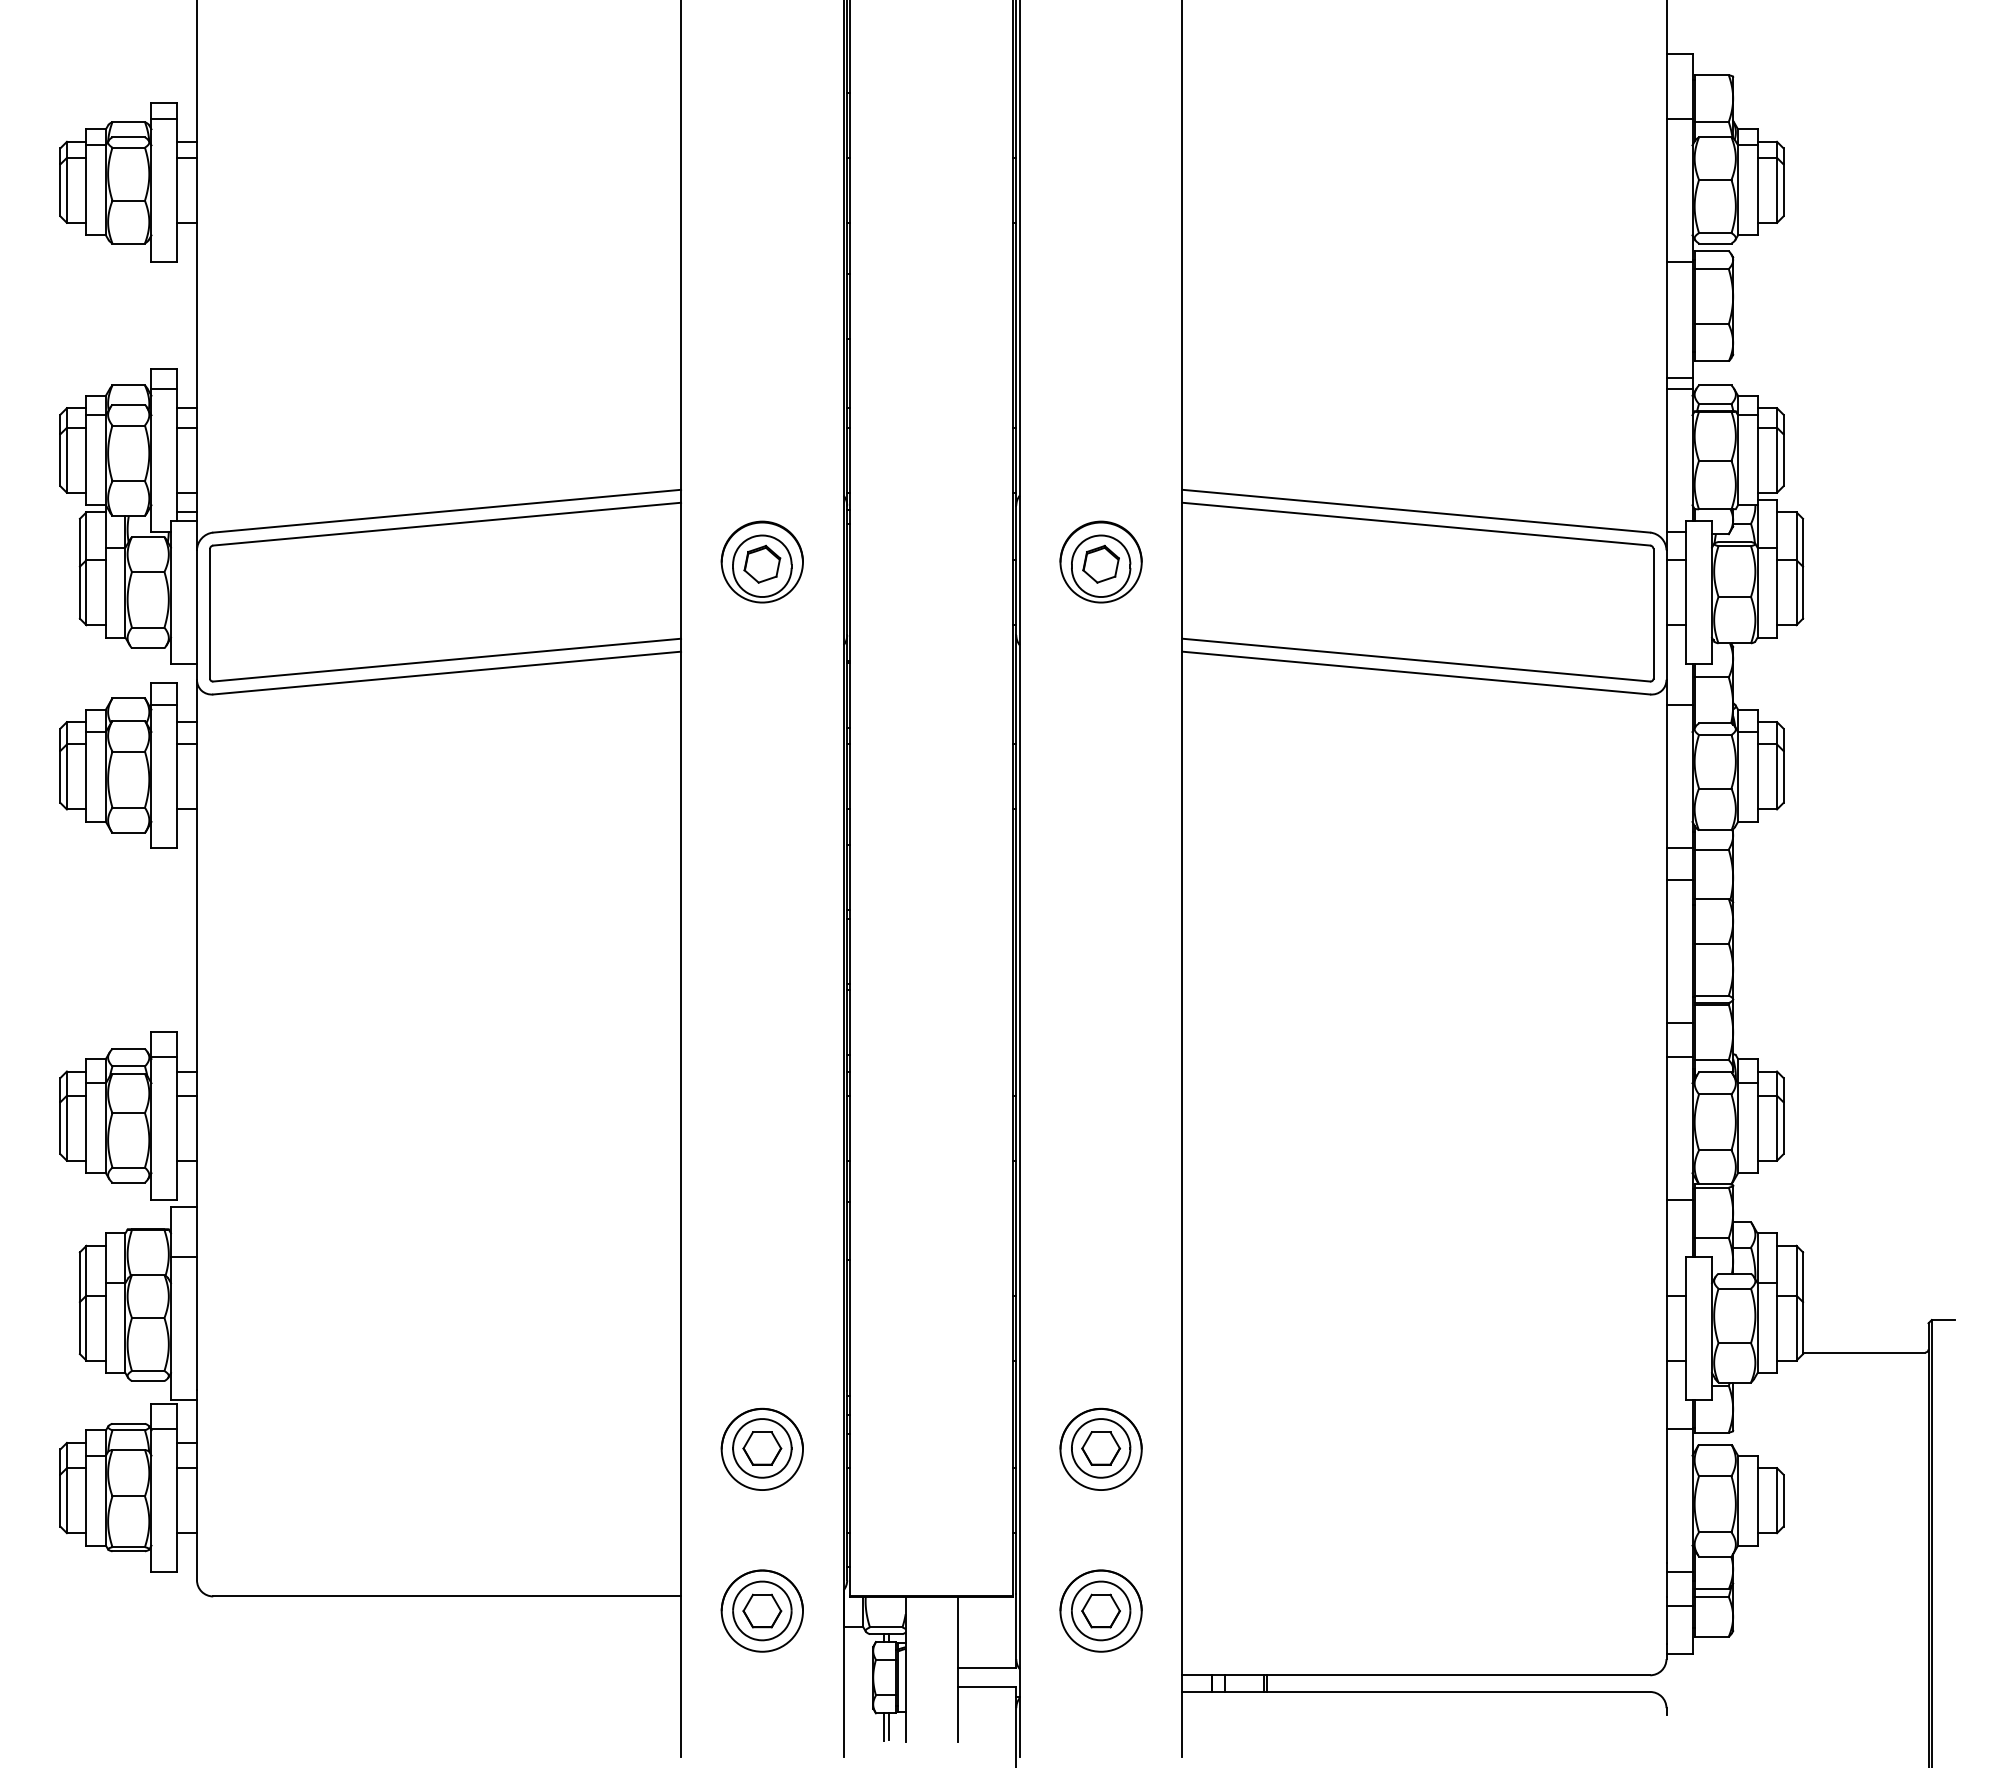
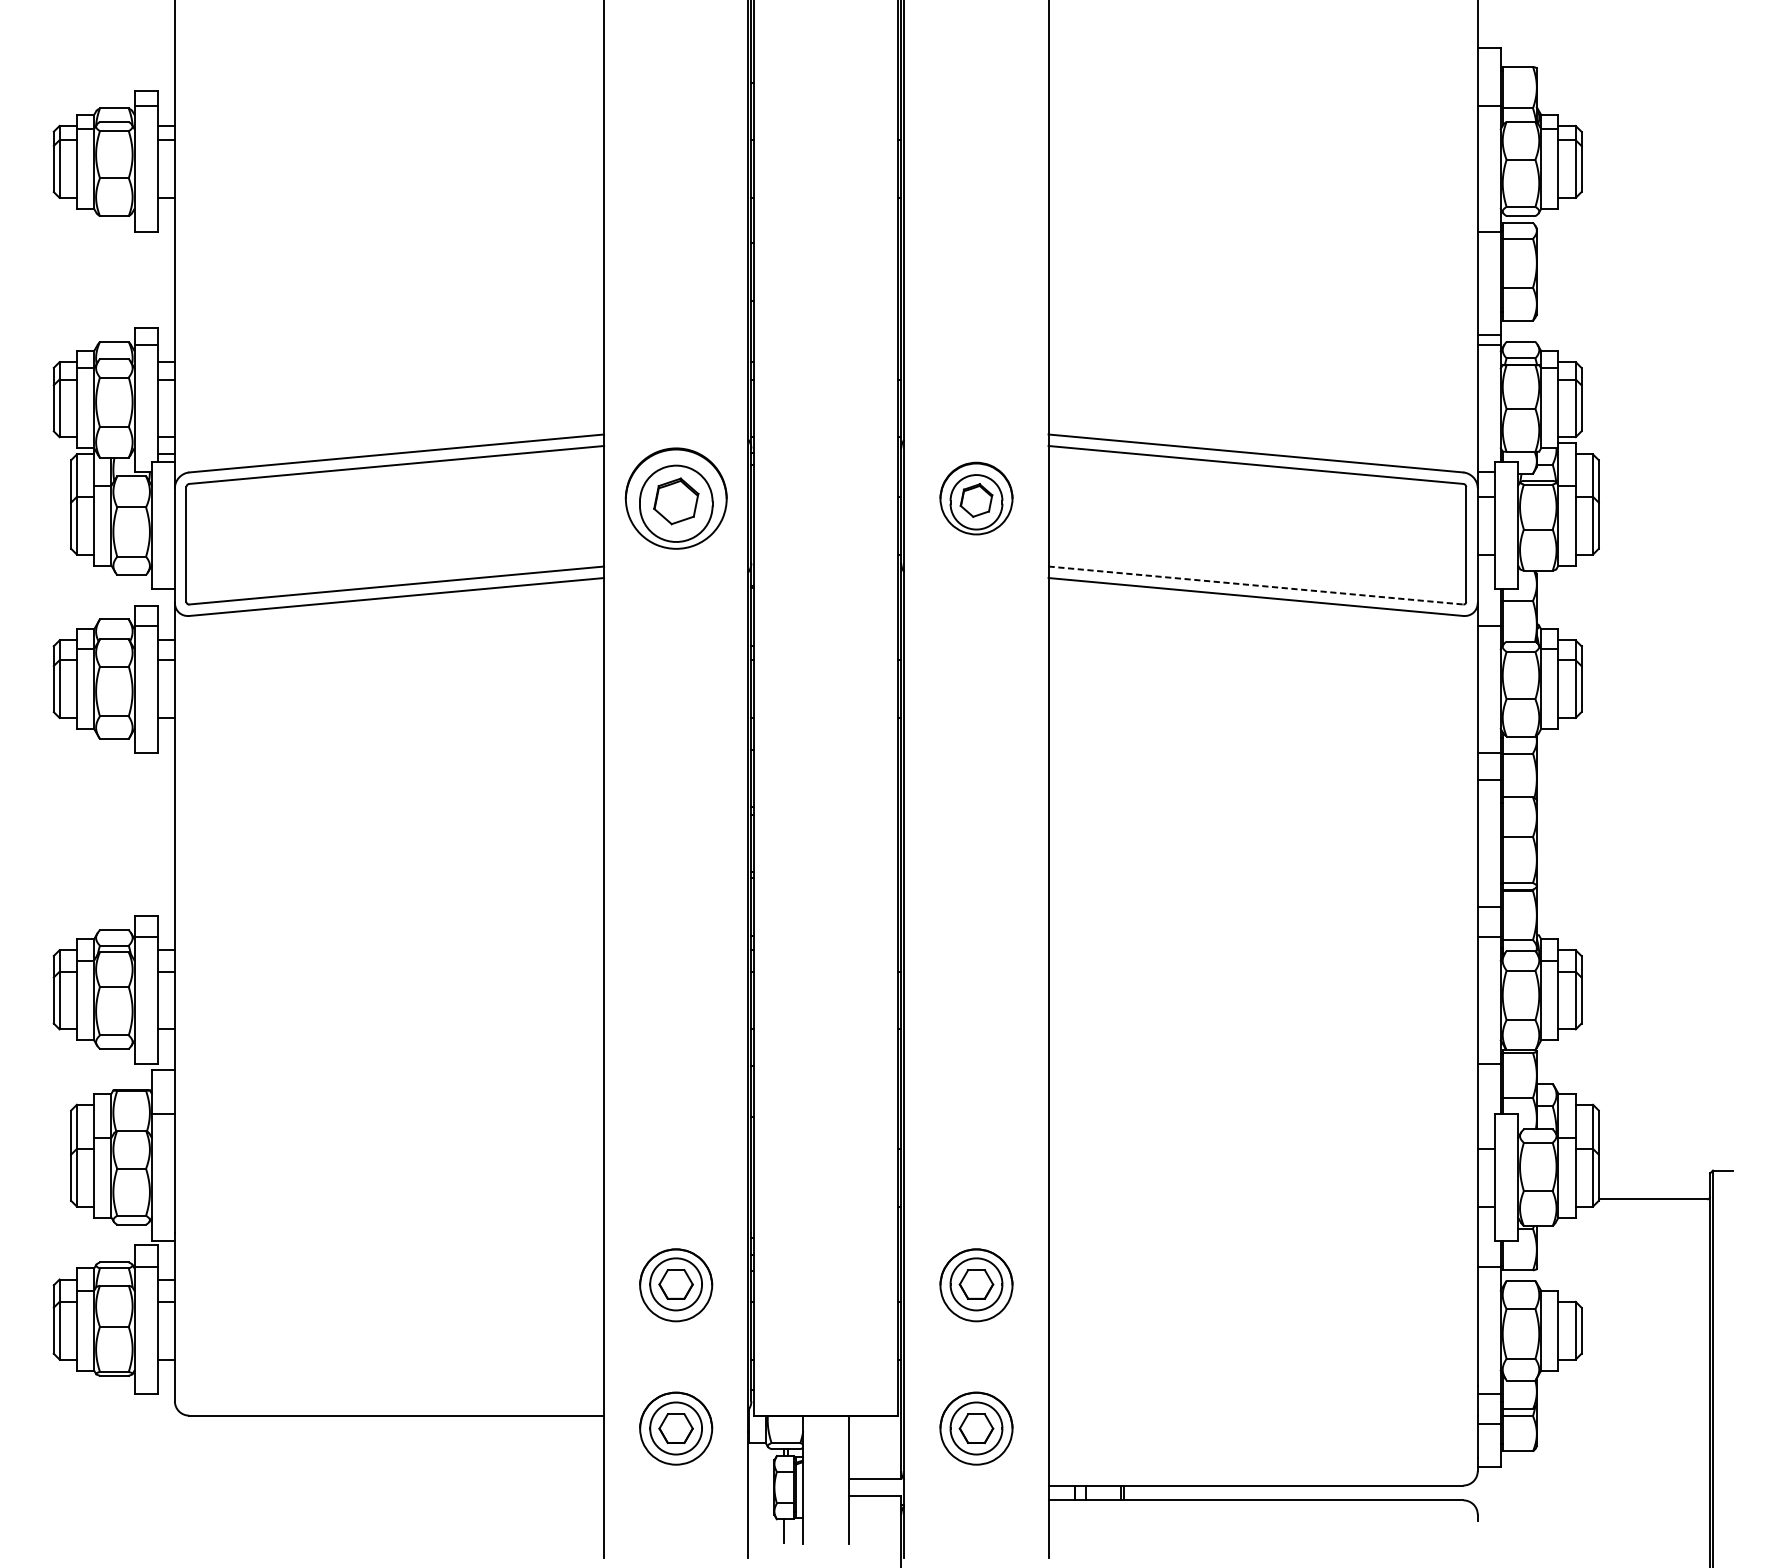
part: (761, 561) -> (675, 498), size x1.4
line: (1416, 660) -> (1256, 585), solid -> dashed
line: (888, 1726) -> (787, 1530), removed

